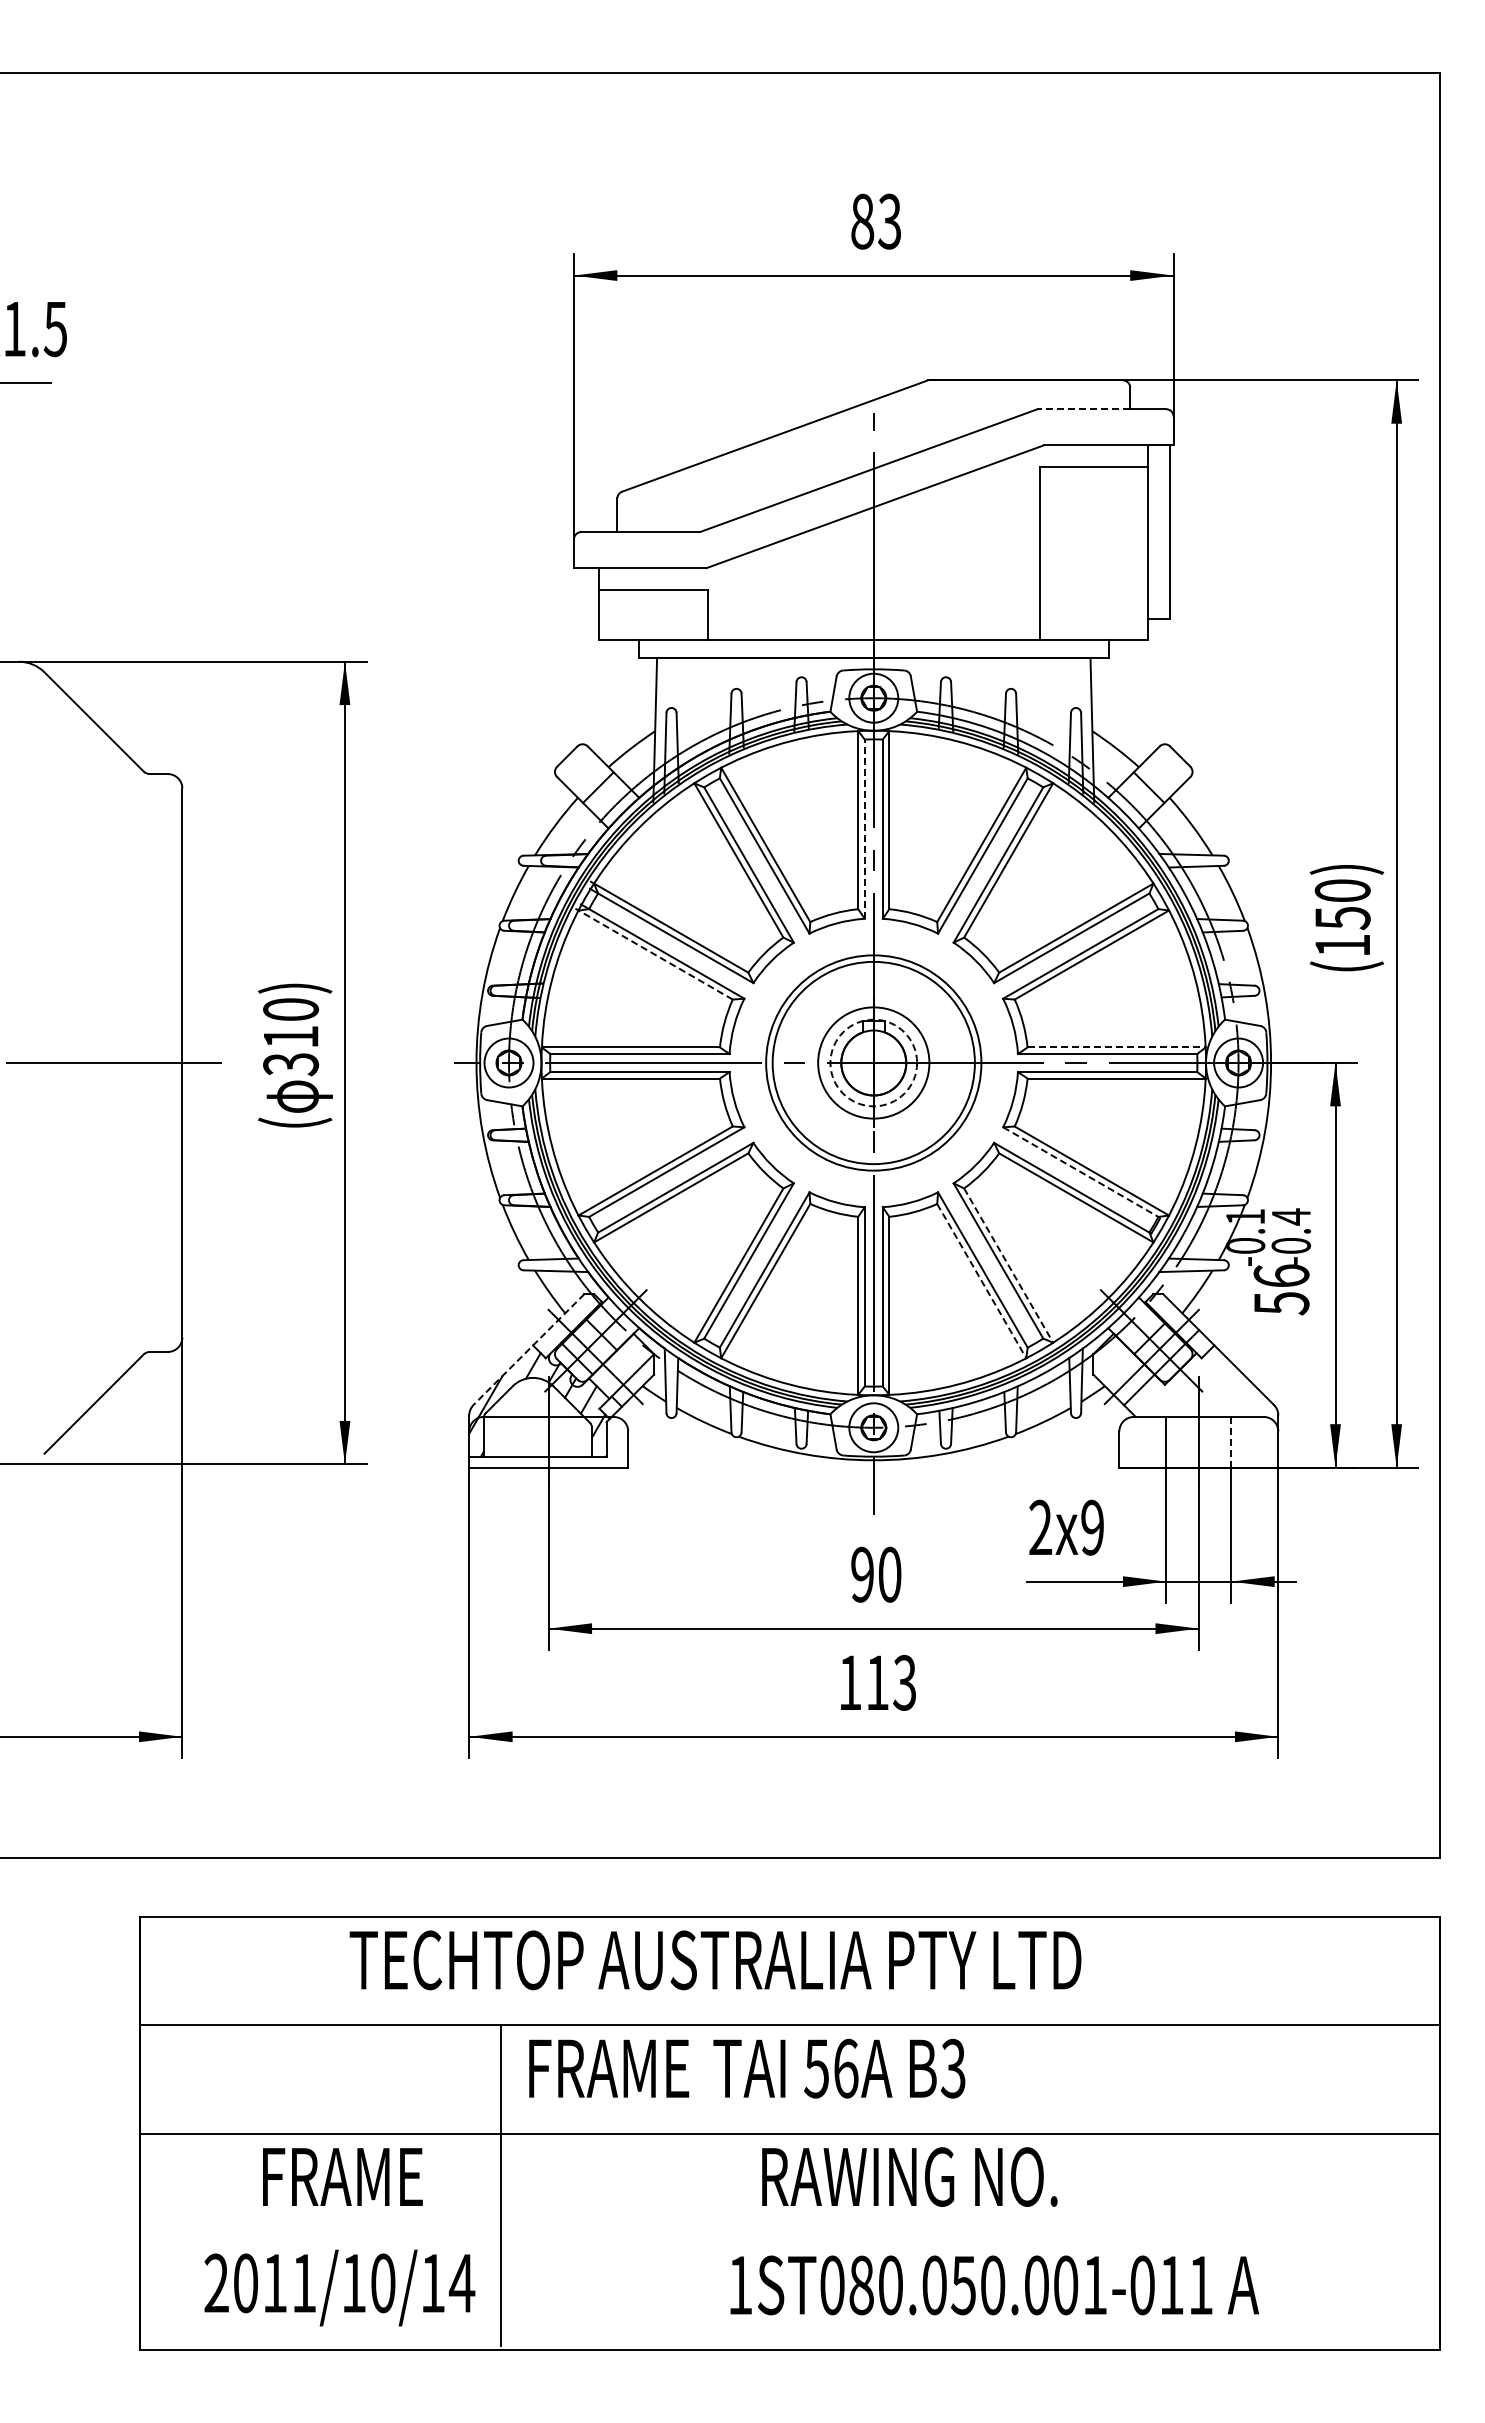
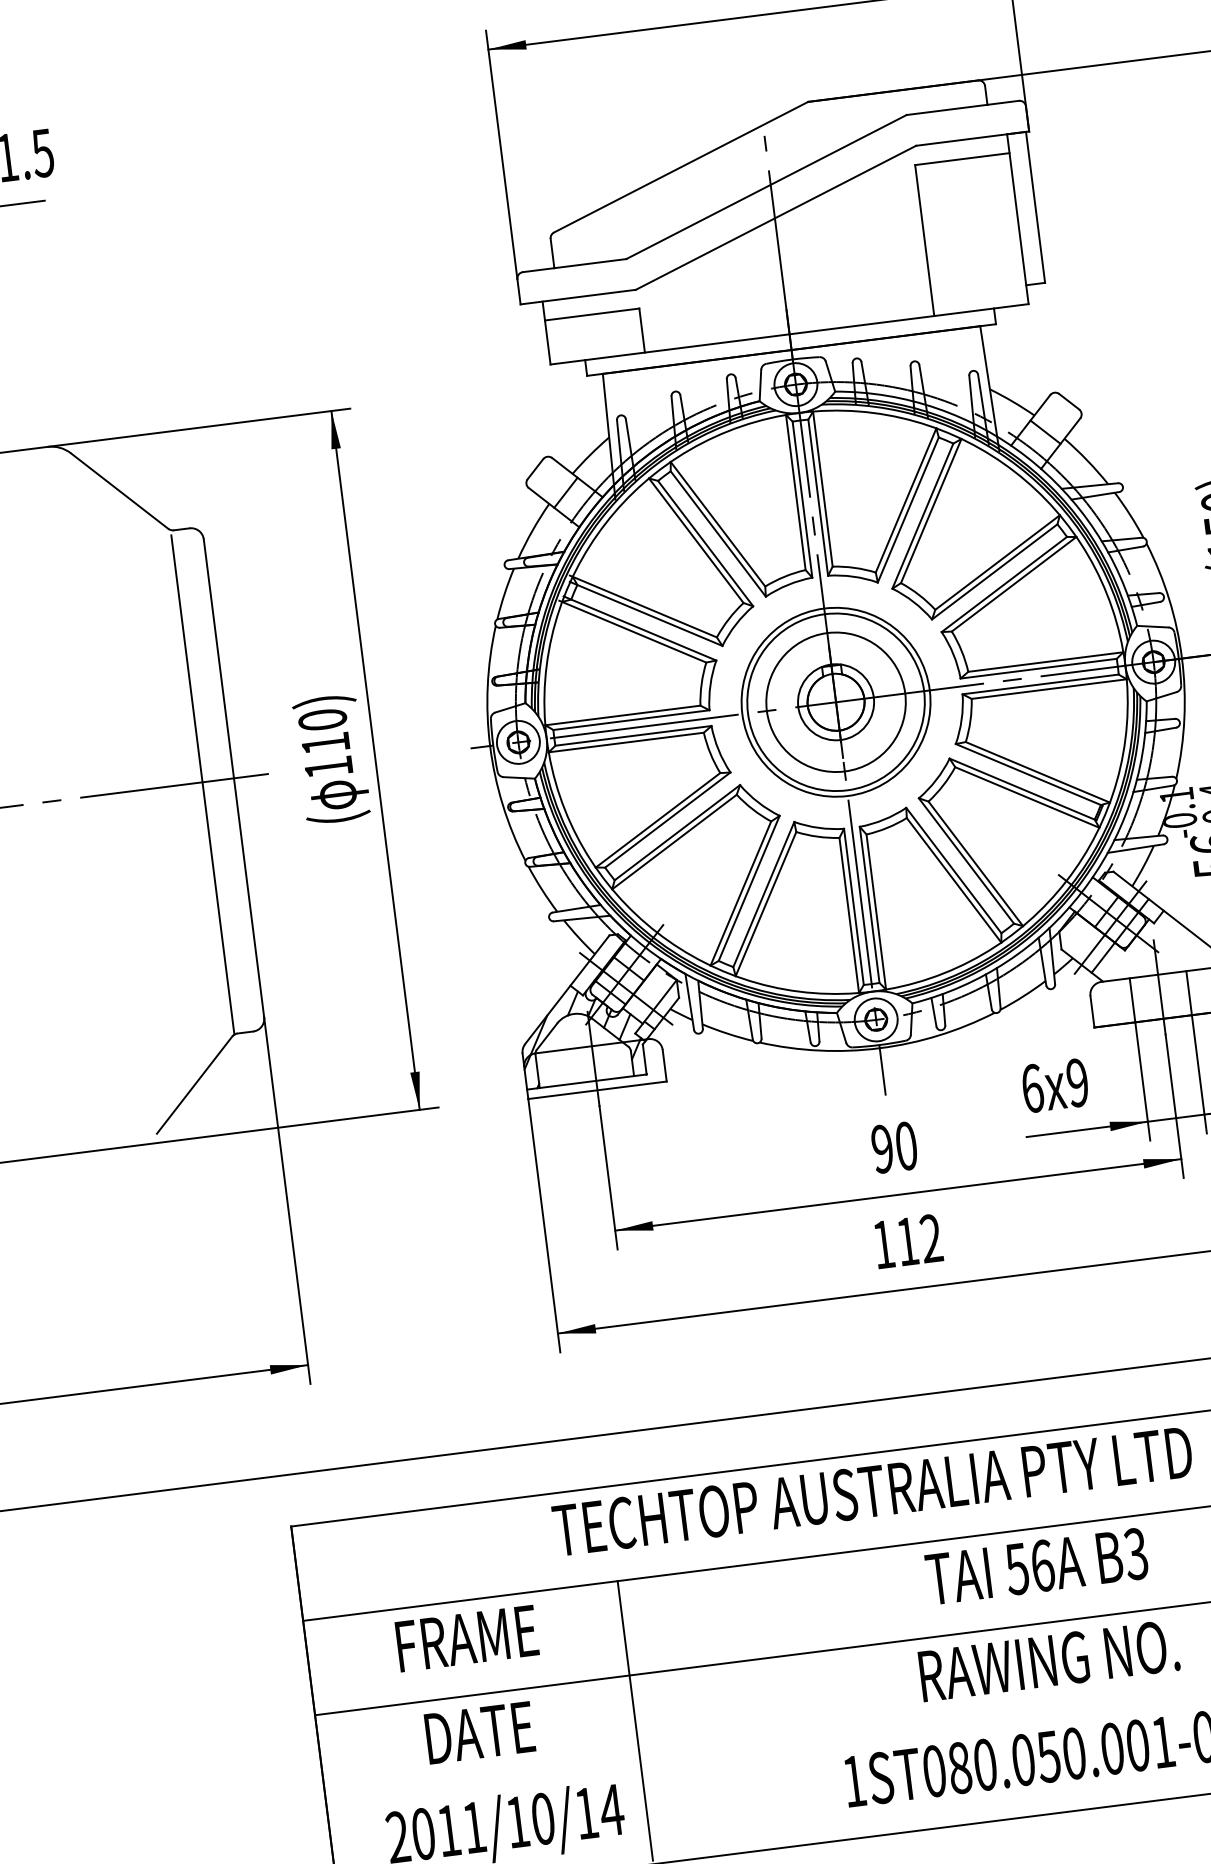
line: (1083, 409) -> (946, 110), dashed -> solid
line: (864, 829) -> (802, 499), dashed -> solid
line: (654, 954) -> (633, 631), dashed -> solid
line: (1117, 1047) -> (1046, 661), dashed -> solid
circle: (873, 1062) -> (835, 701), dashed -> solid
circle: (873, 1062) -> (835, 701), size x1.43
text: (291, 1064) -> (329, 767), 310) -> 110)
line: (146, 1065) -> (203, 784), added
line: (1081, 1172) -> (1028, 774), dashed -> solid
line: (1008, 1266) -> (975, 864), dashed -> solid
line: (981, 1281) -> (953, 880), dashed -> solid
line: (528, 1349) -> (566, 989), dashed -> solid
line: (1231, 1441) -> (1189, 992), dashed -> solid
text: (1040, 1527) -> (1032, 1088), 2x9 -> 6x9
text: (904, 1682) -> (930, 1238), 113 -> 112
text: (715, 1960) -> (872, 1491), moved
text: (609, 2068) -> (467, 1638), moved
text: (839, 2068) -> (1036, 1566), moved
text: (344, 2176) -> (497, 1730), FRAME -> DATE
text: (909, 2176) -> (1048, 1660), moved

